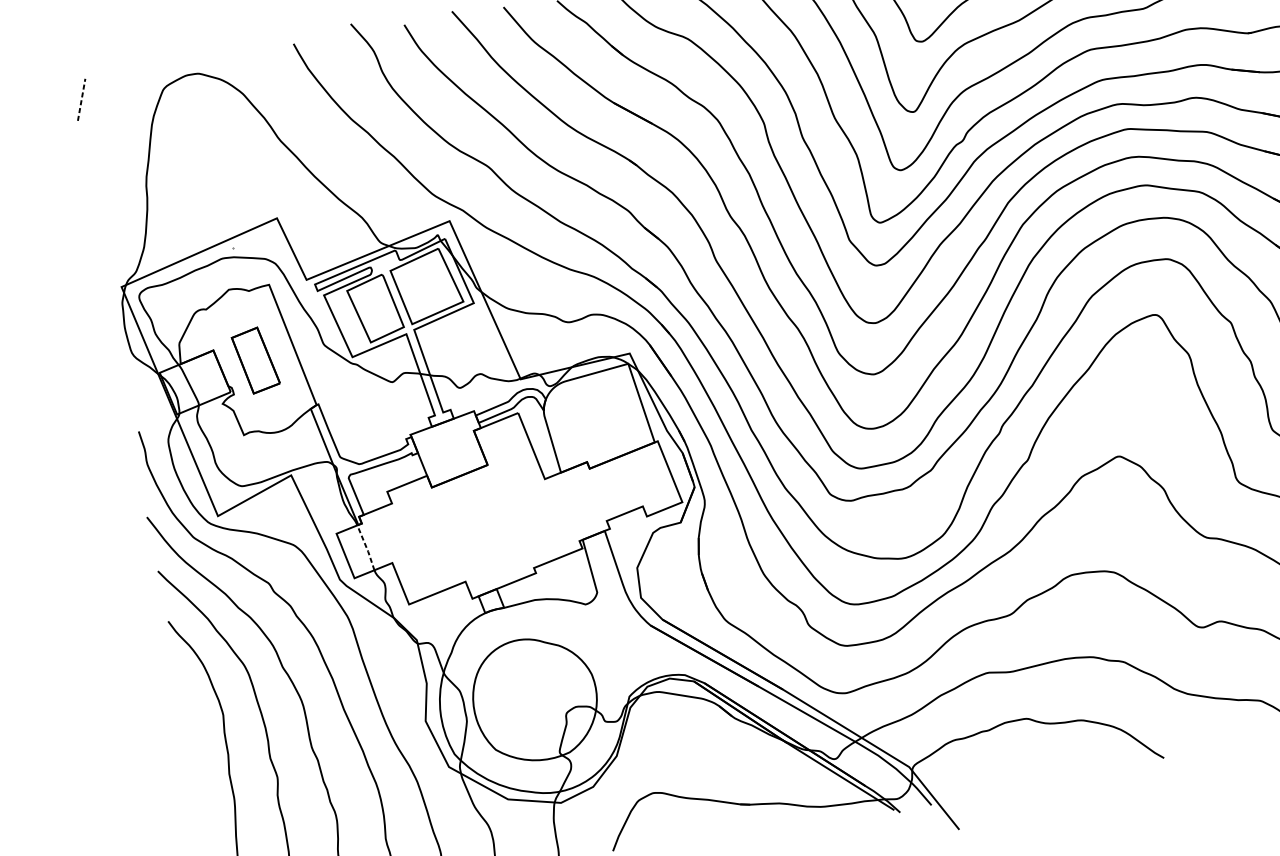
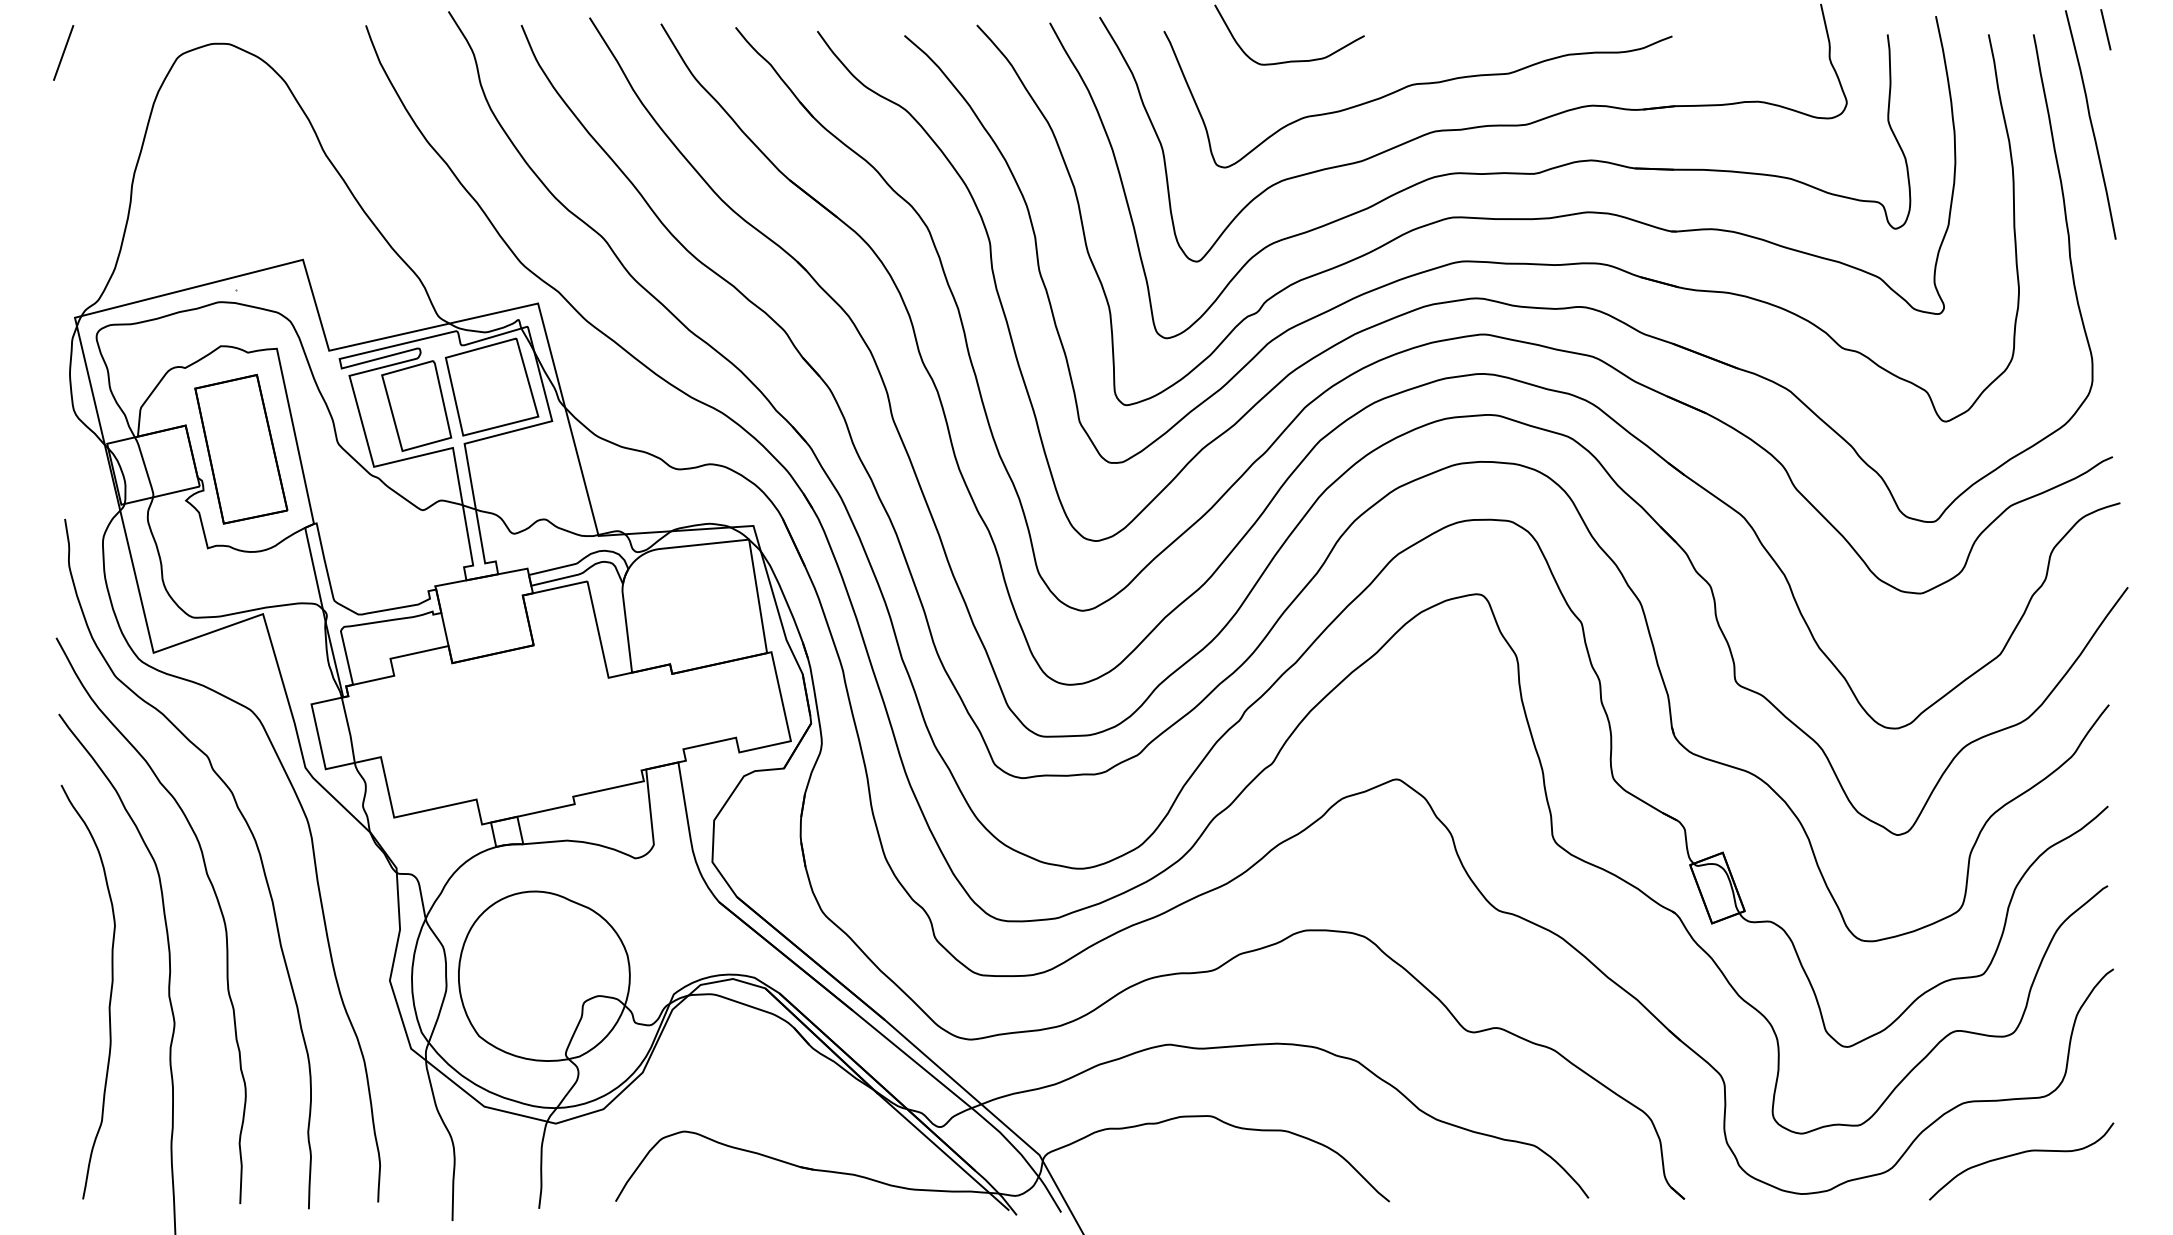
line: (81, 99) -> (63, 52), dashed -> solid
part: (255, 360) -> (241, 448), size x1.67
line: (366, 547) -> (349, 730), dashed -> solid

